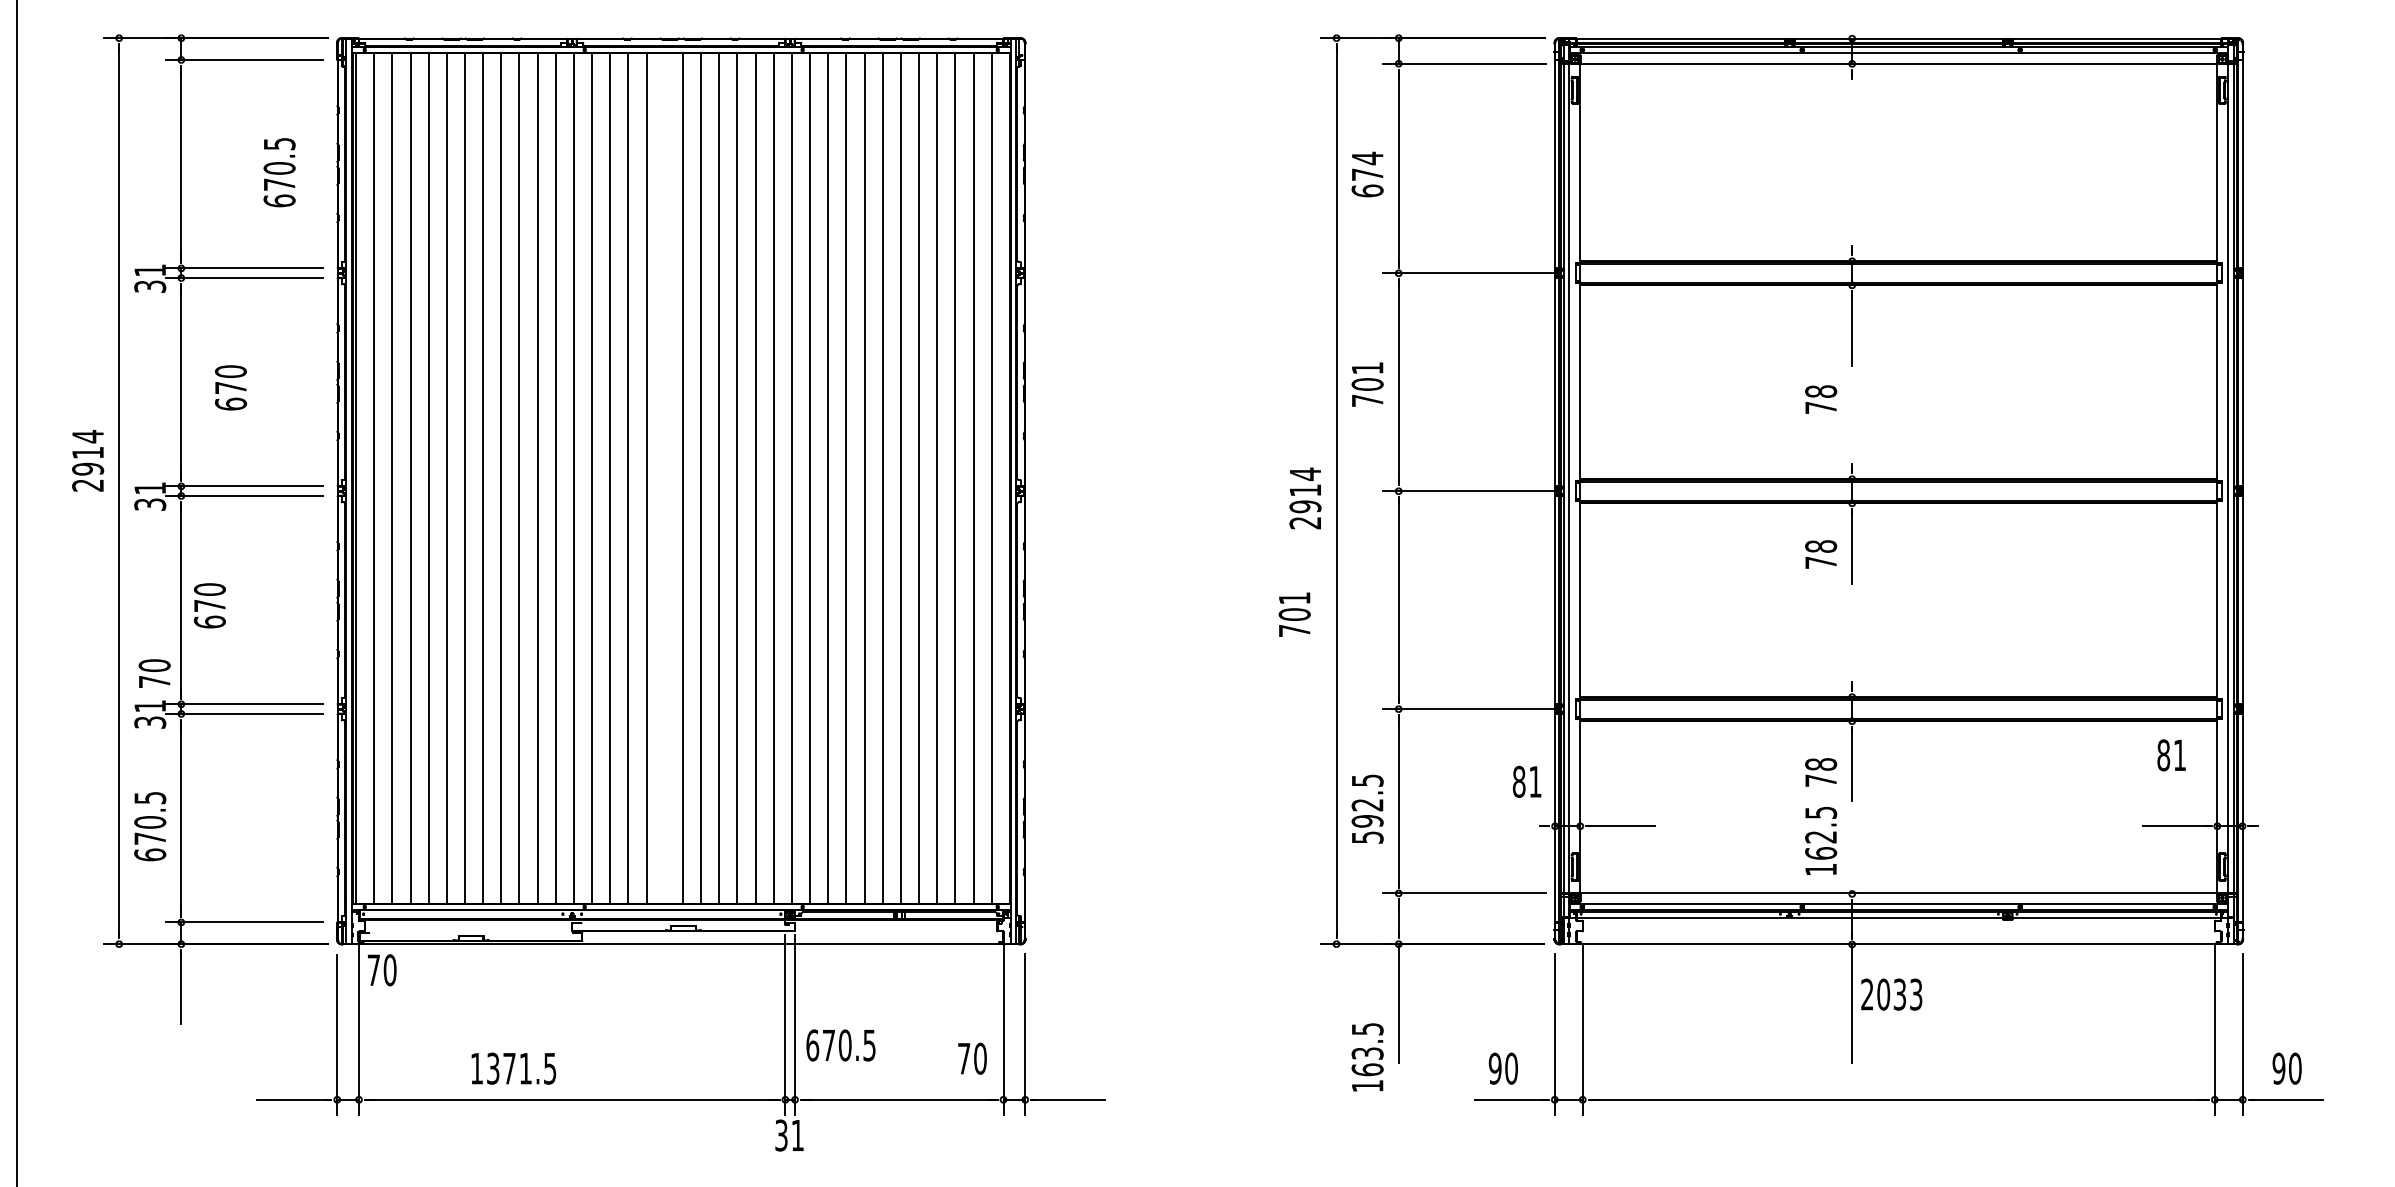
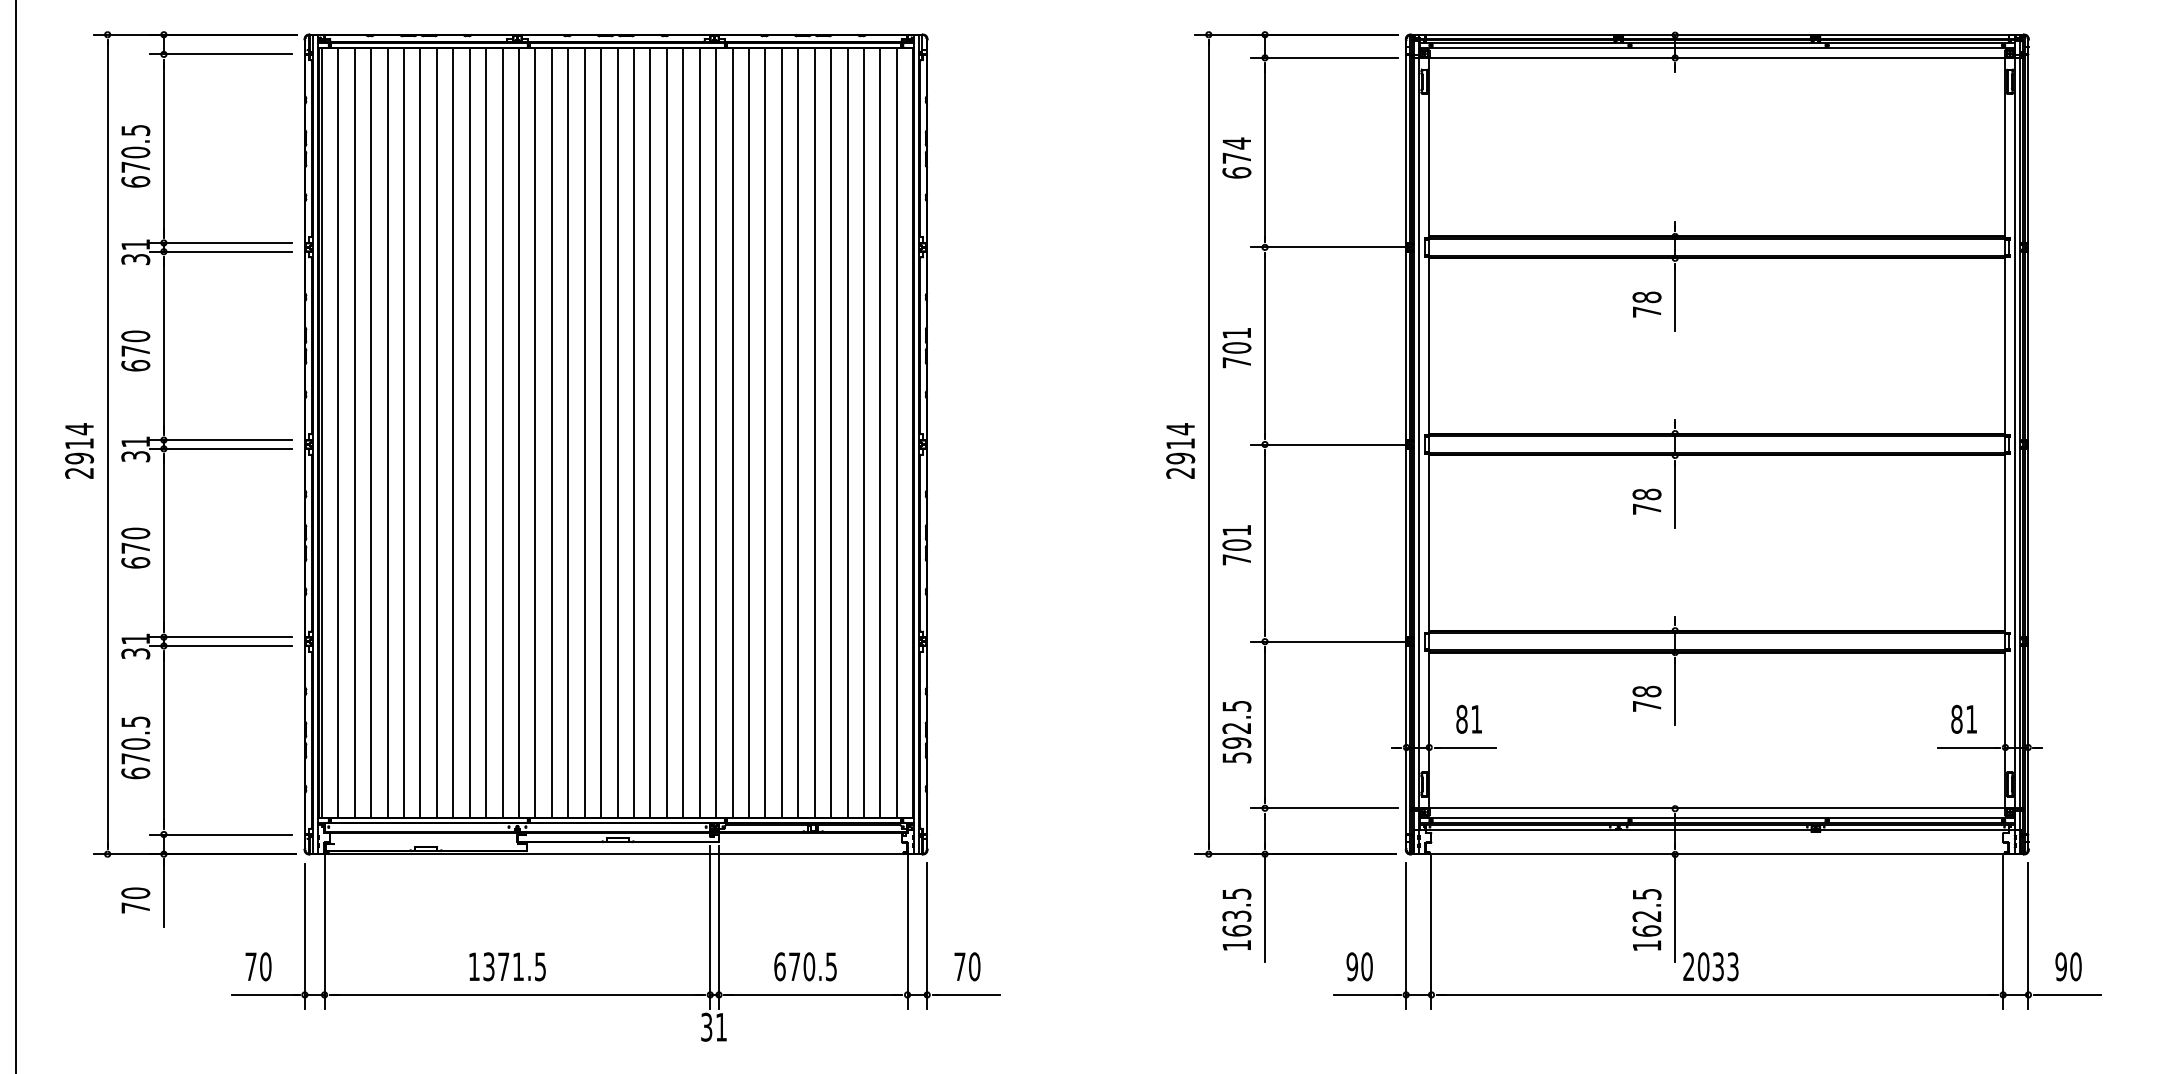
text: (279, 172) -> (135, 156), moved
text: (230, 387) -> (135, 350), moved
text: (1820, 399) -> (1646, 304), moved
text: (88, 460) -> (79, 450), moved
line: (665, 477) -> (601, 432), added
text: (209, 605) -> (135, 547), moved
text: (1294, 615) -> (1236, 545), moved
text: (154, 673) -> (135, 900), moved
text: (2170, 755) -> (1963, 719), moved
text: (1526, 782) -> (1468, 719), moved
text: (1820, 840) -> (1646, 919), moved
text: (382, 969) -> (258, 966), moved
text: (1891, 994) -> (1710, 966), moved
text: (840, 1045) -> (805, 966), moved
text: (1367, 1057) -> (1236, 919), moved
text: (972, 1058) -> (967, 966), moved
text: (513, 1068) -> (507, 966), moved

